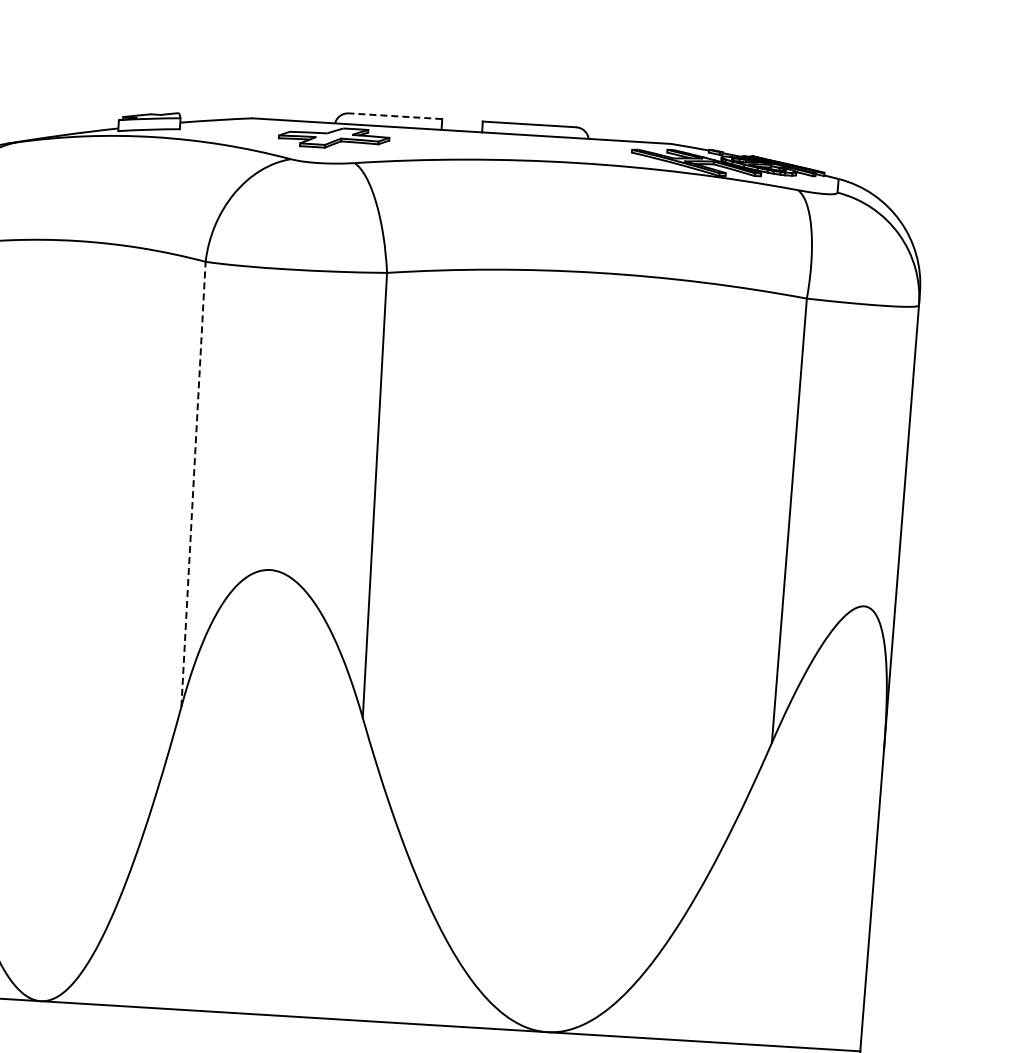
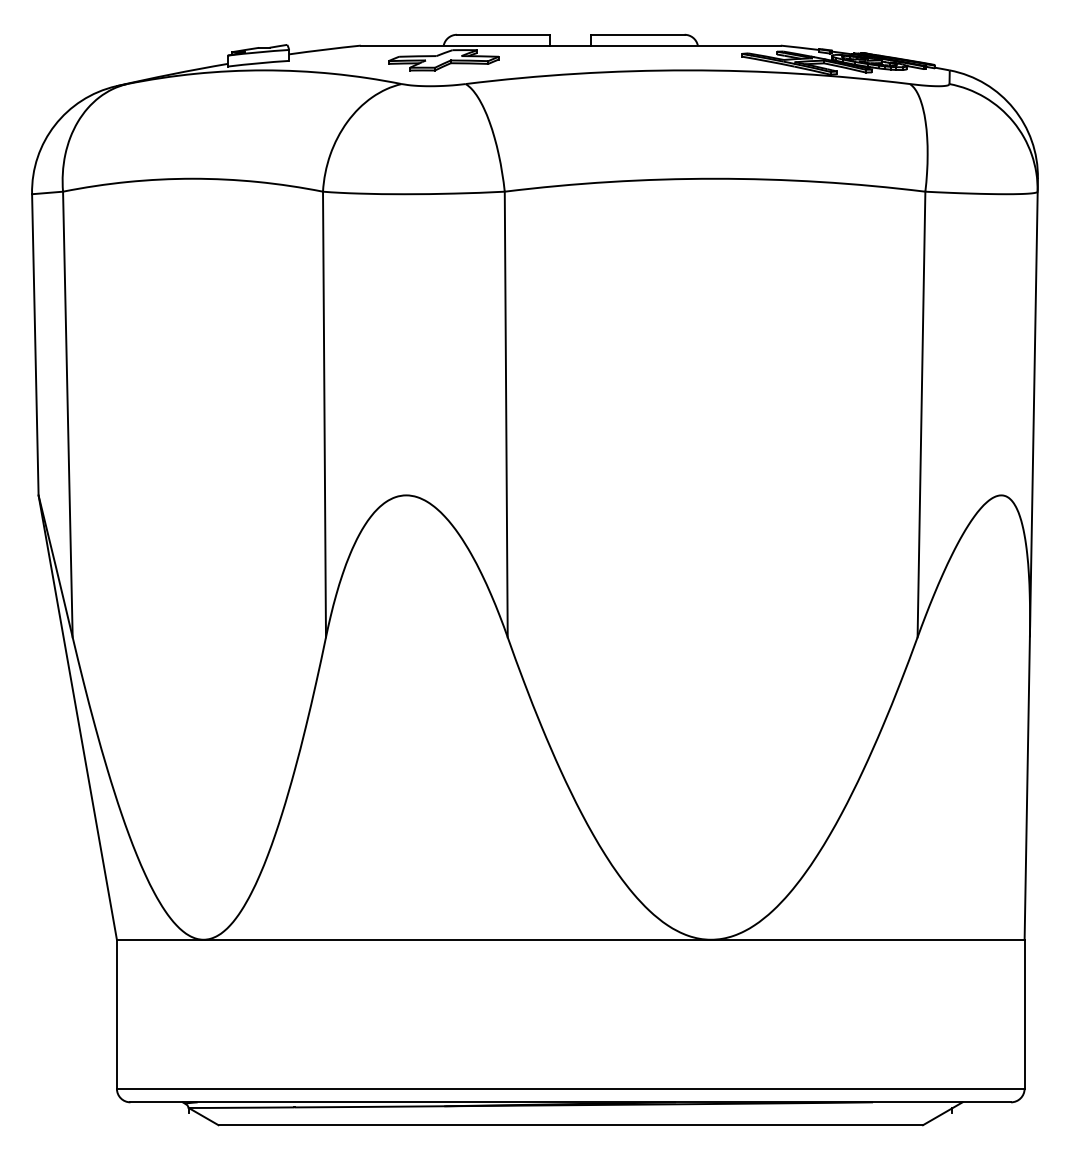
line: (395, 115) -> (503, 34), dashed -> solid
line: (193, 484) -> (324, 414), dashed -> solid

